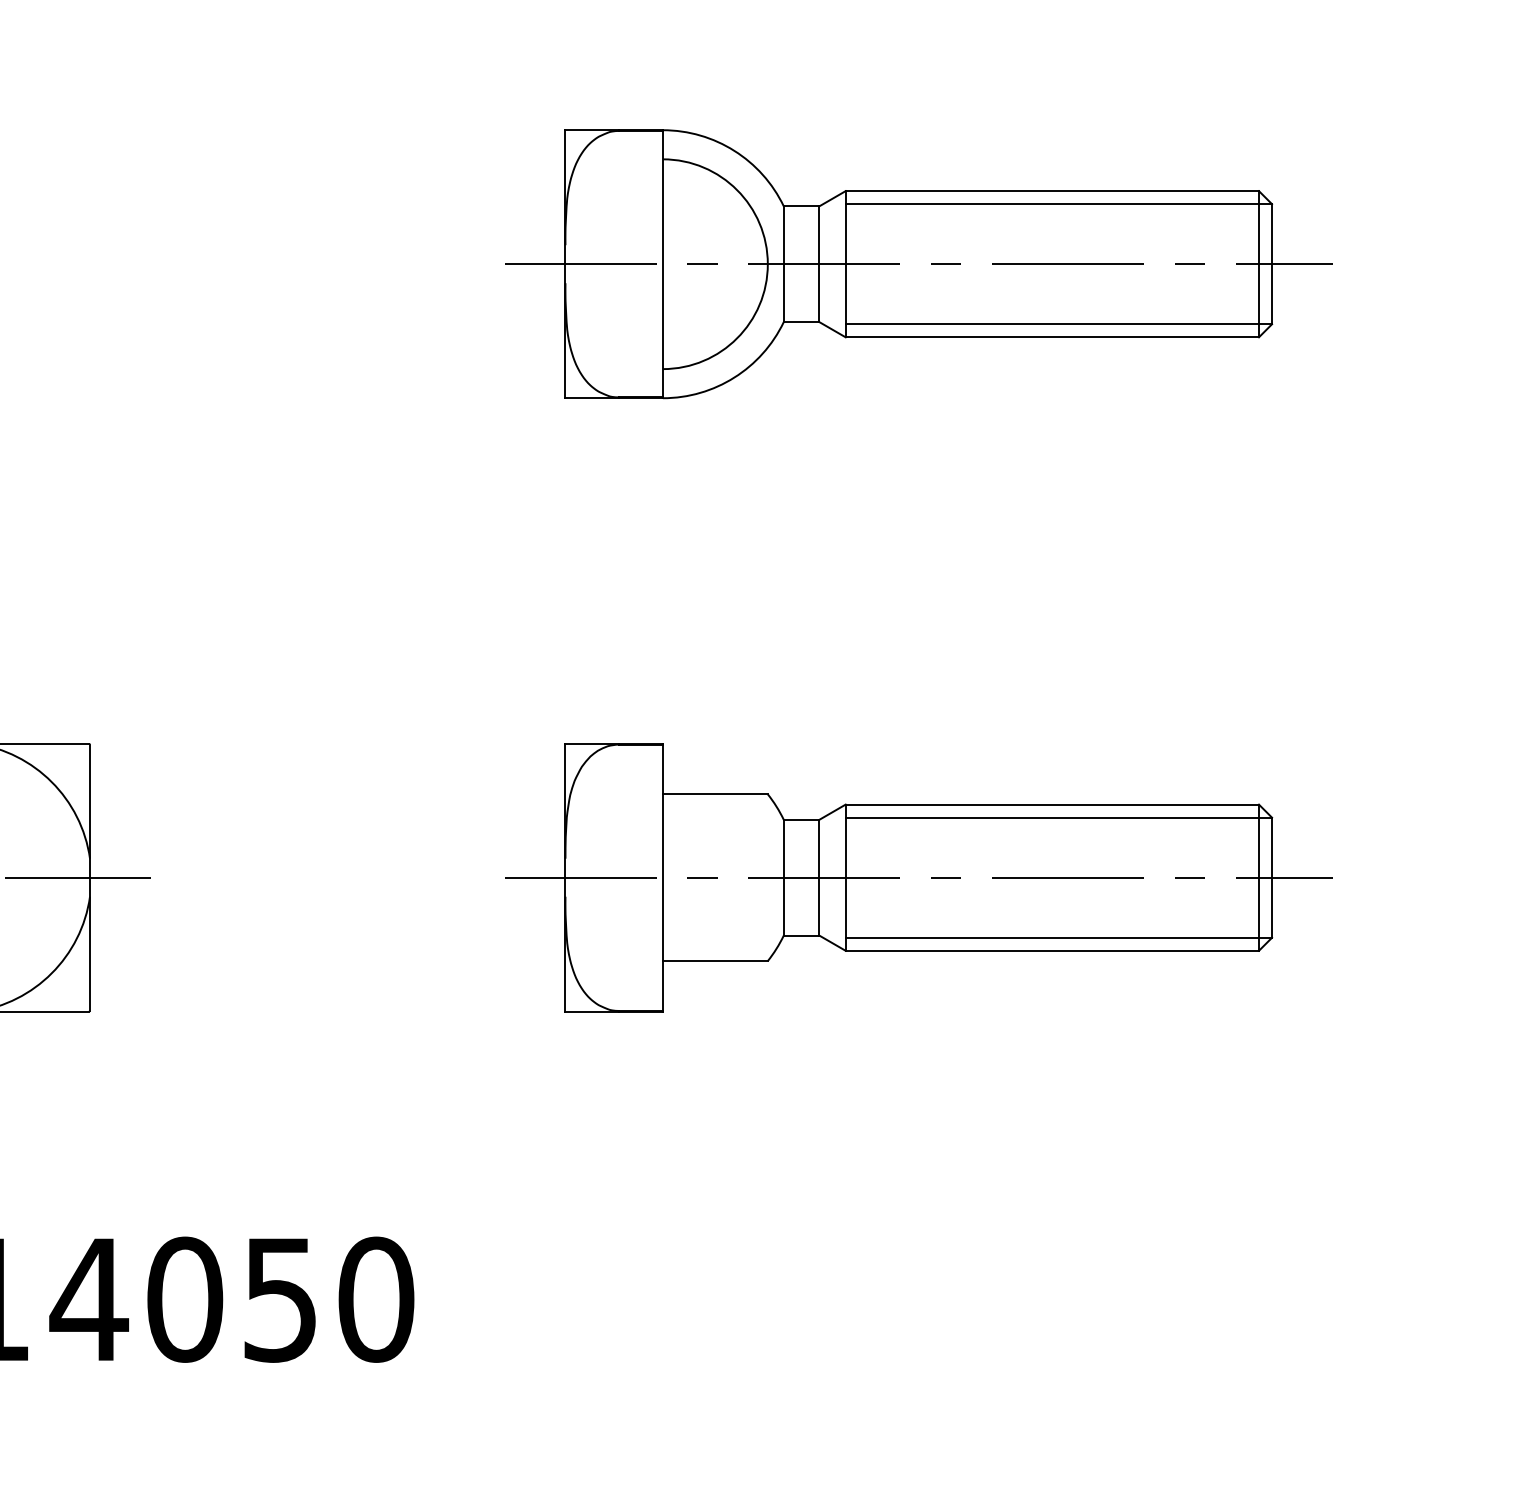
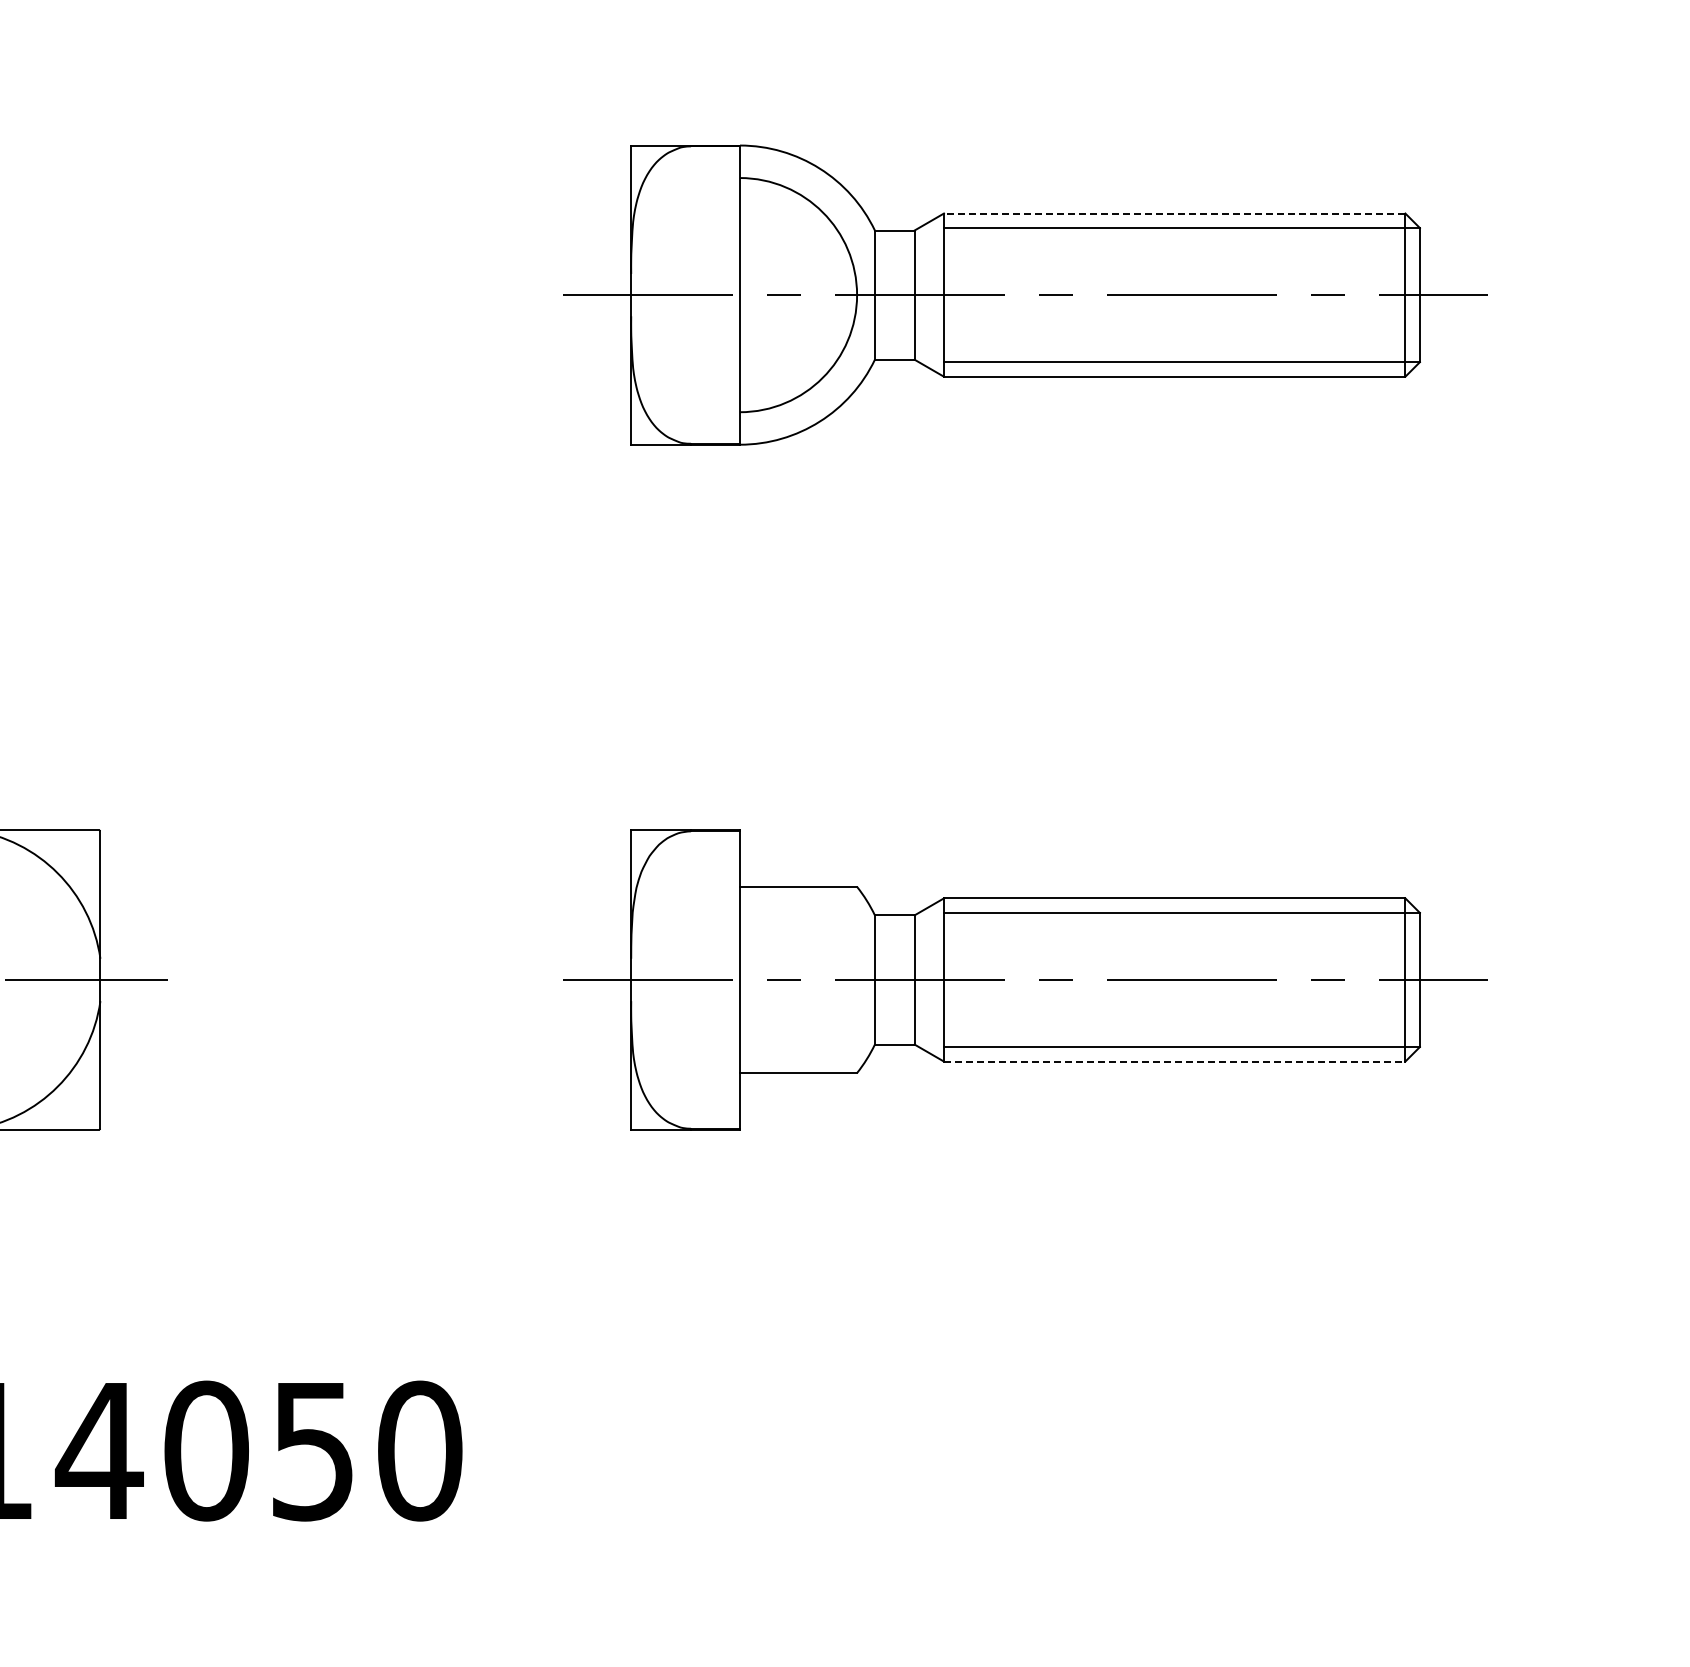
line: (1052, 191) -> (1174, 213), solid -> dashed
line: (1052, 950) -> (1174, 1061), solid -> dashed

